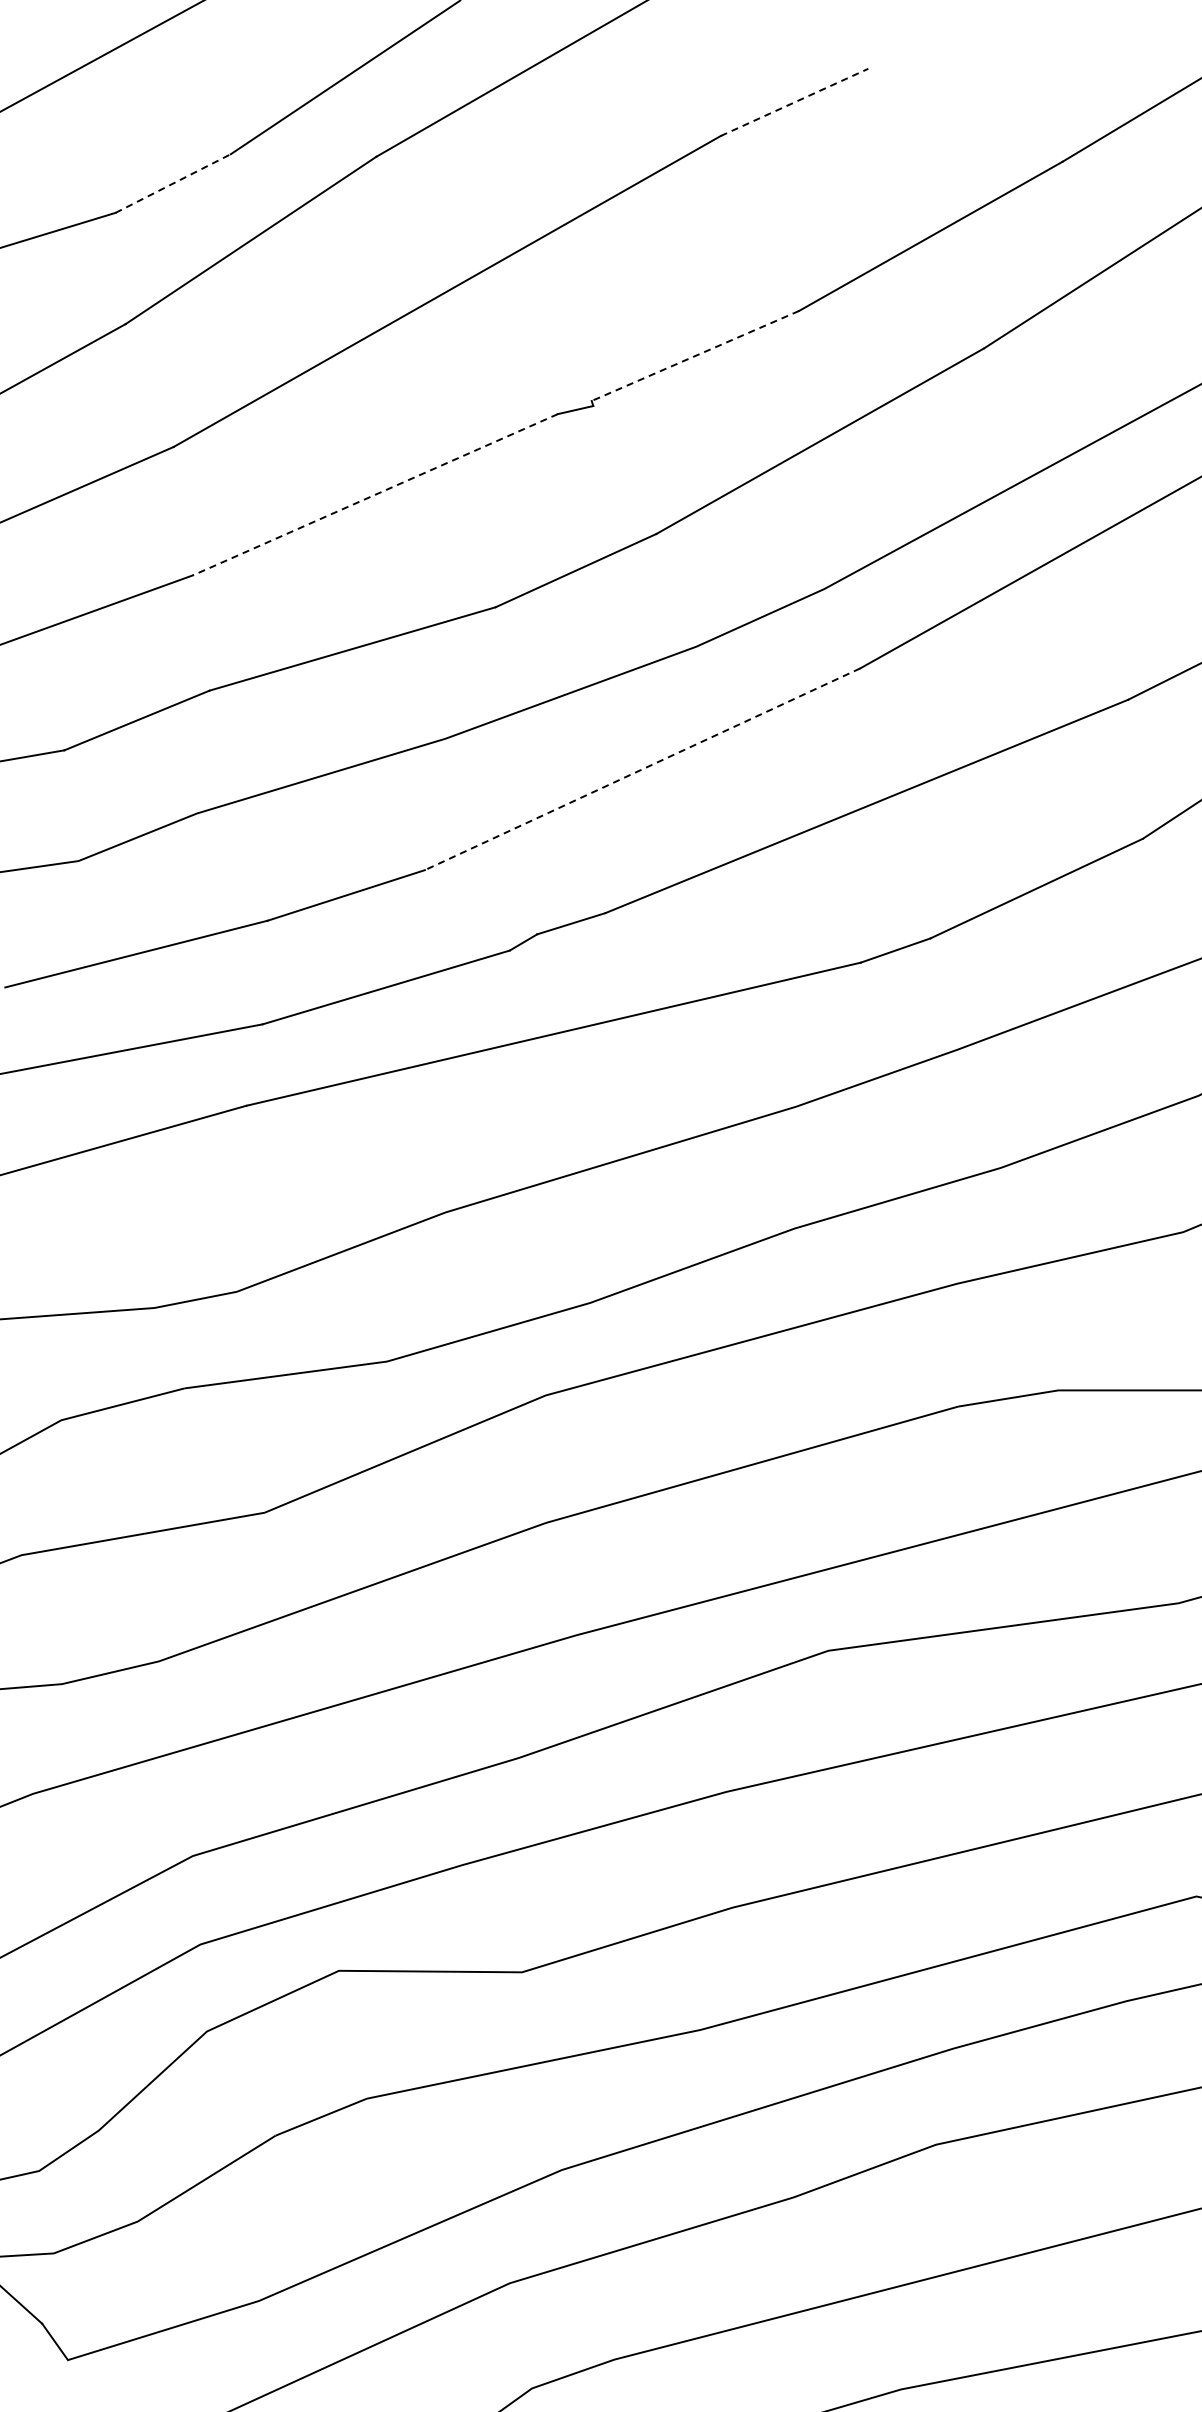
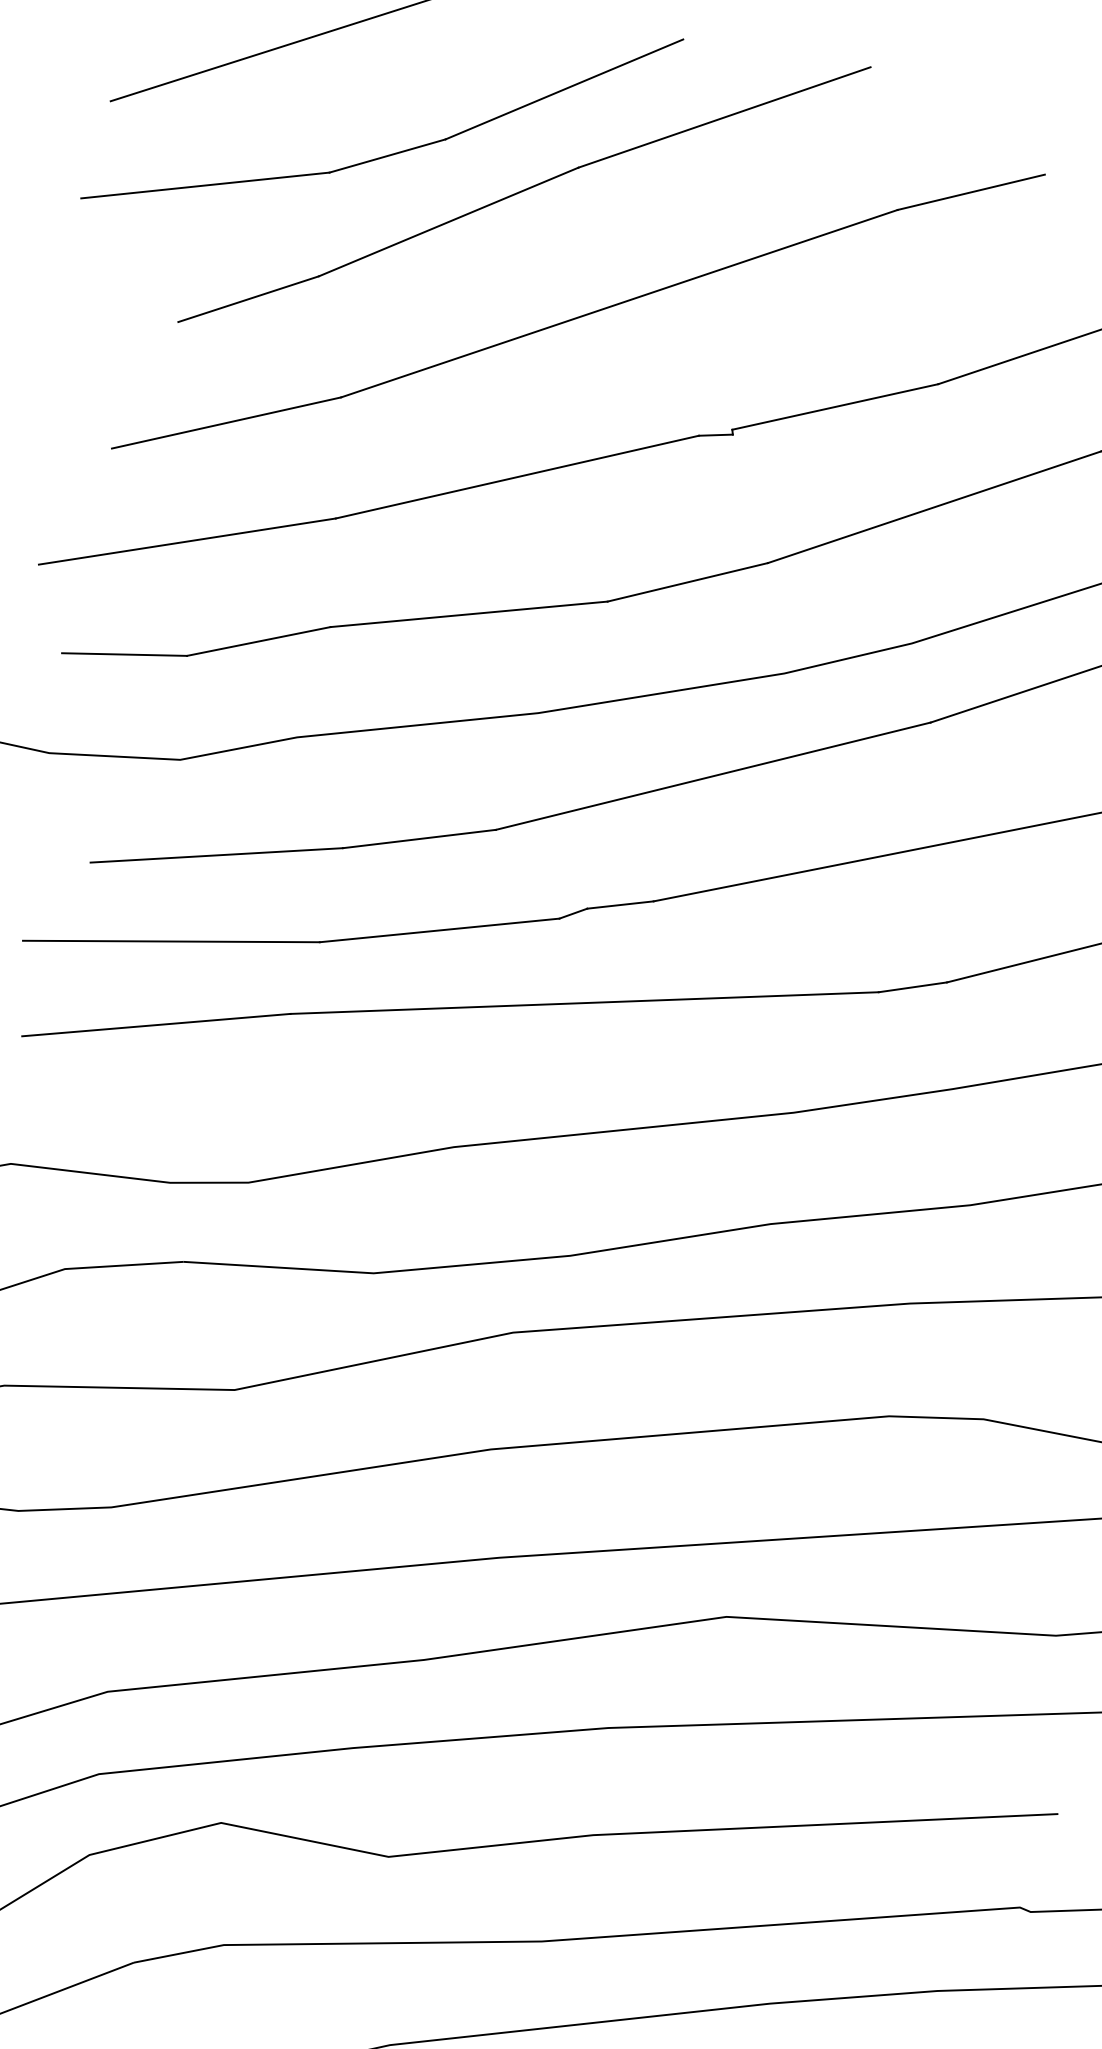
line: (794, 102) -> (971, 192), dashed -> solid
line: (173, 183) -> (387, 156), dashed -> solid
line: (695, 355) -> (835, 406), dashed -> solid
line: (375, 494) -> (517, 476), dashed -> solid
line: (642, 769) -> (713, 776), dashed -> solid

